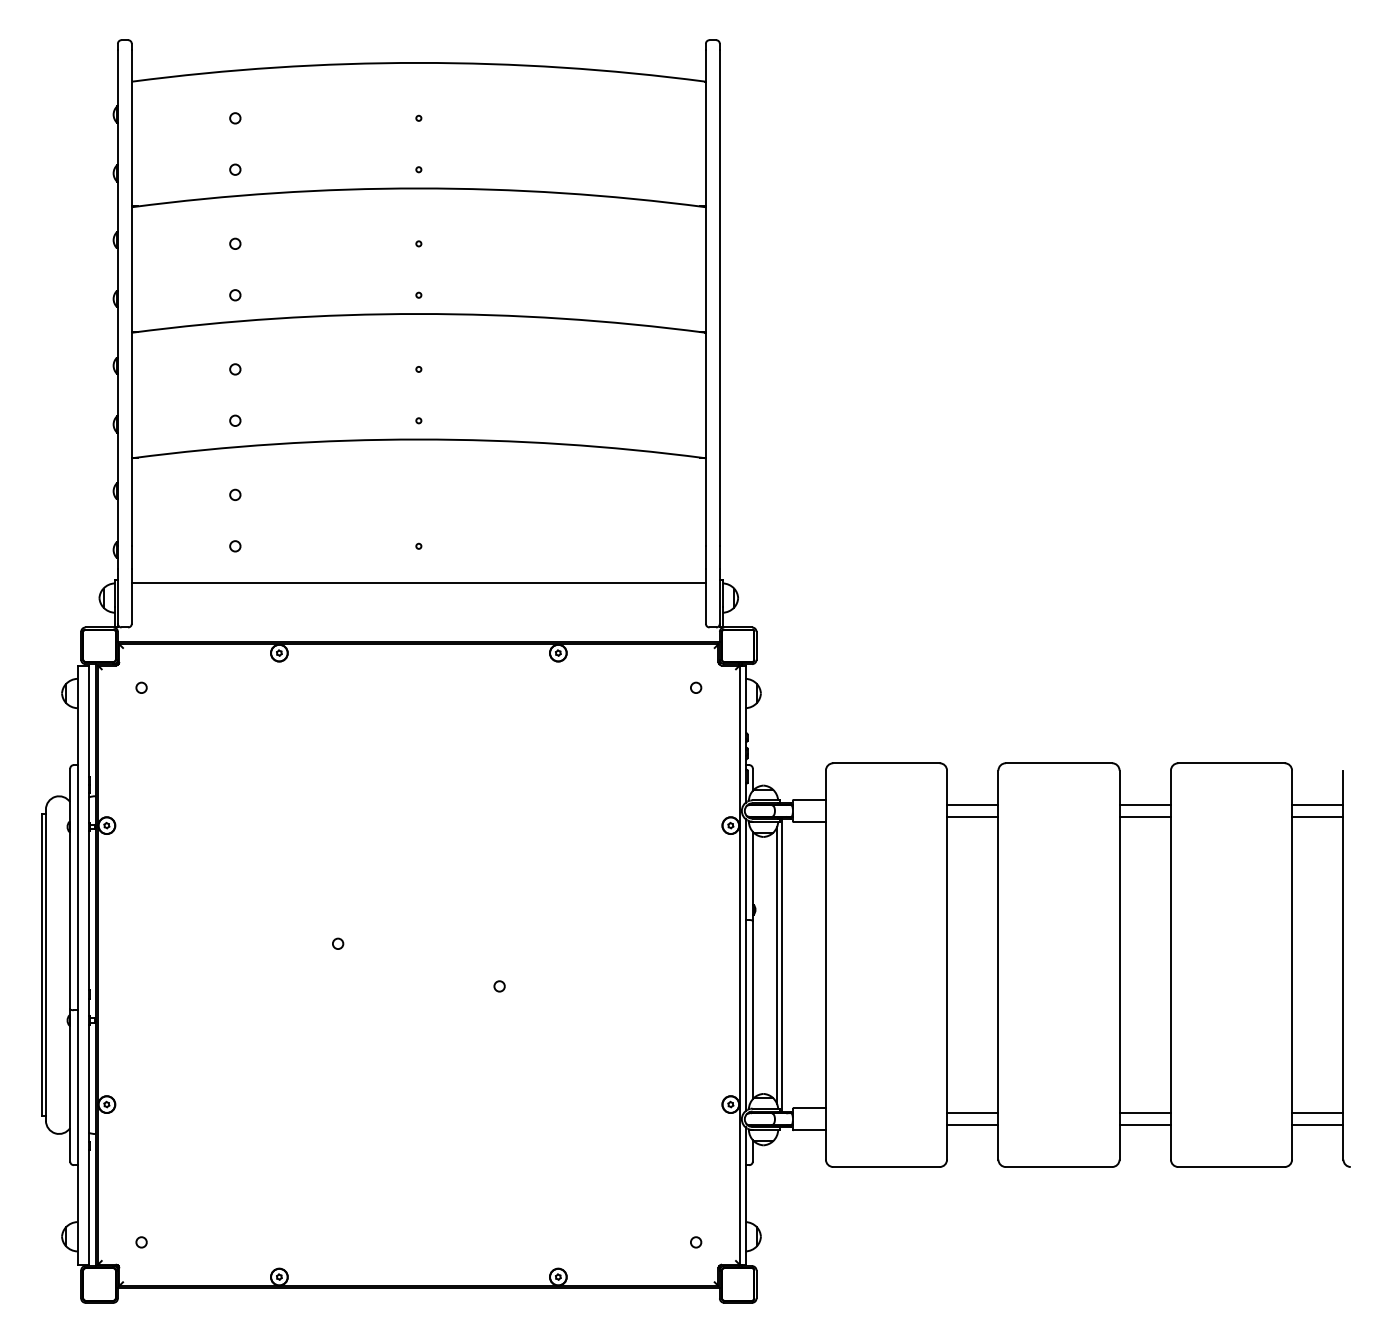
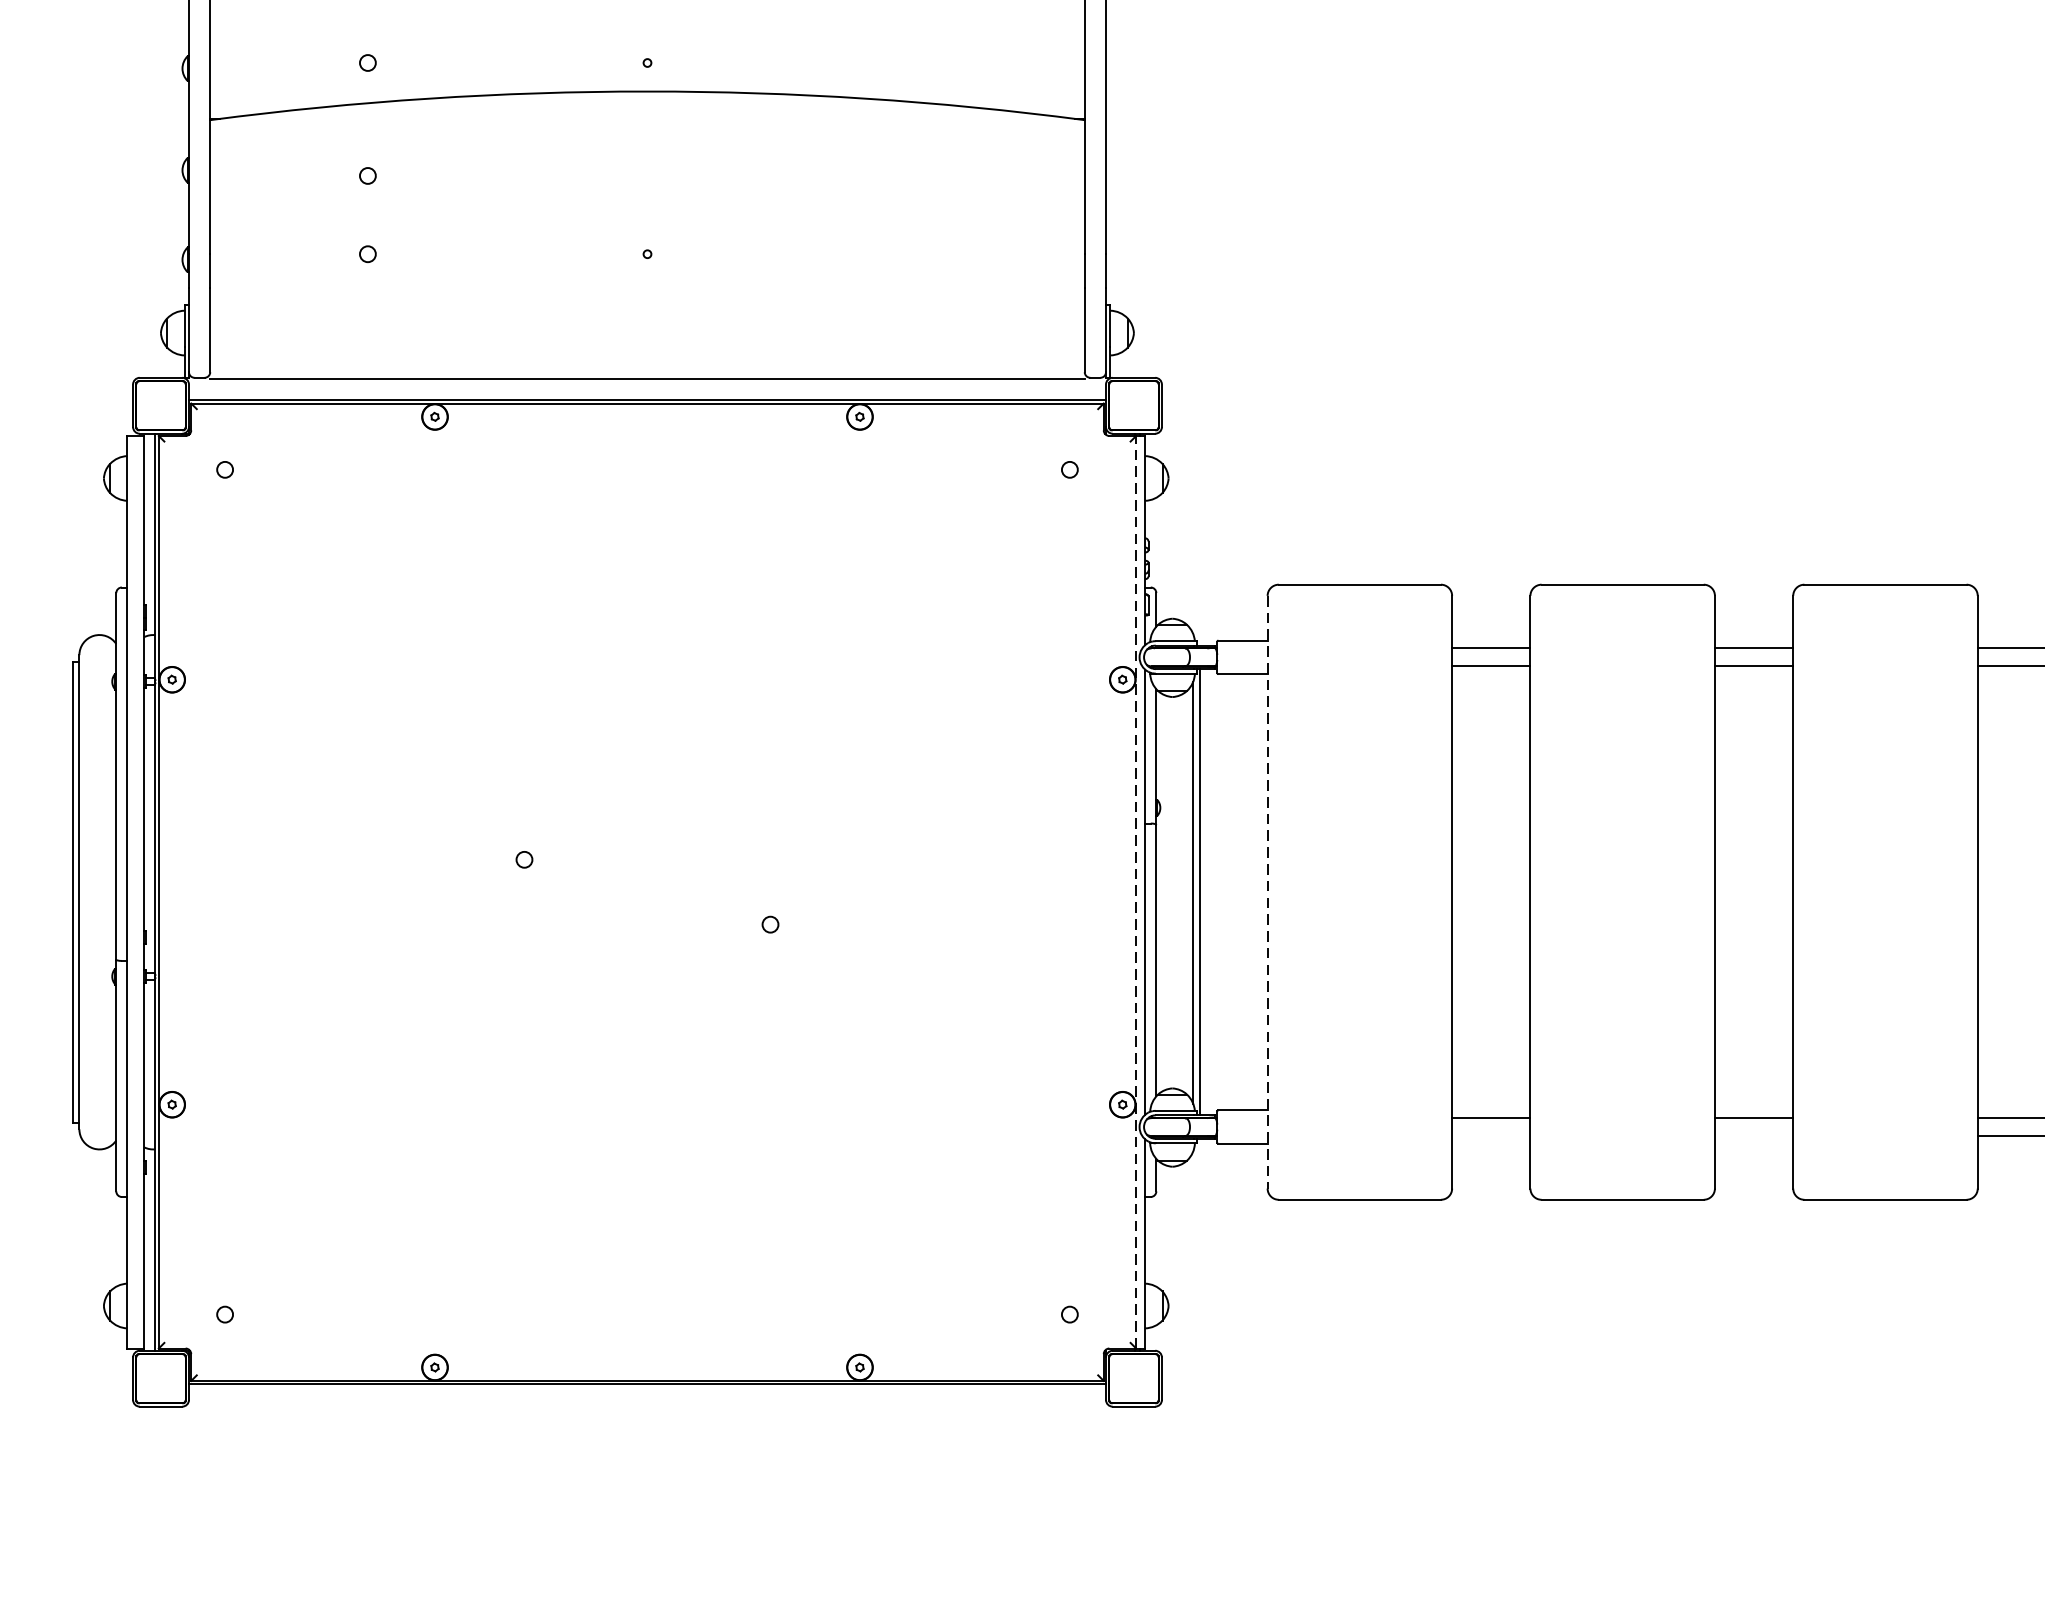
line: (418, 583) -> (646, 379), moved
line: (739, 965) -> (1135, 892), solid -> dashed
line: (825, 965) -> (1266, 892), solid -> dashed
line: (972, 1125) -> (1490, 1136), removed
line: (1144, 1125) -> (1752, 1136), removed

